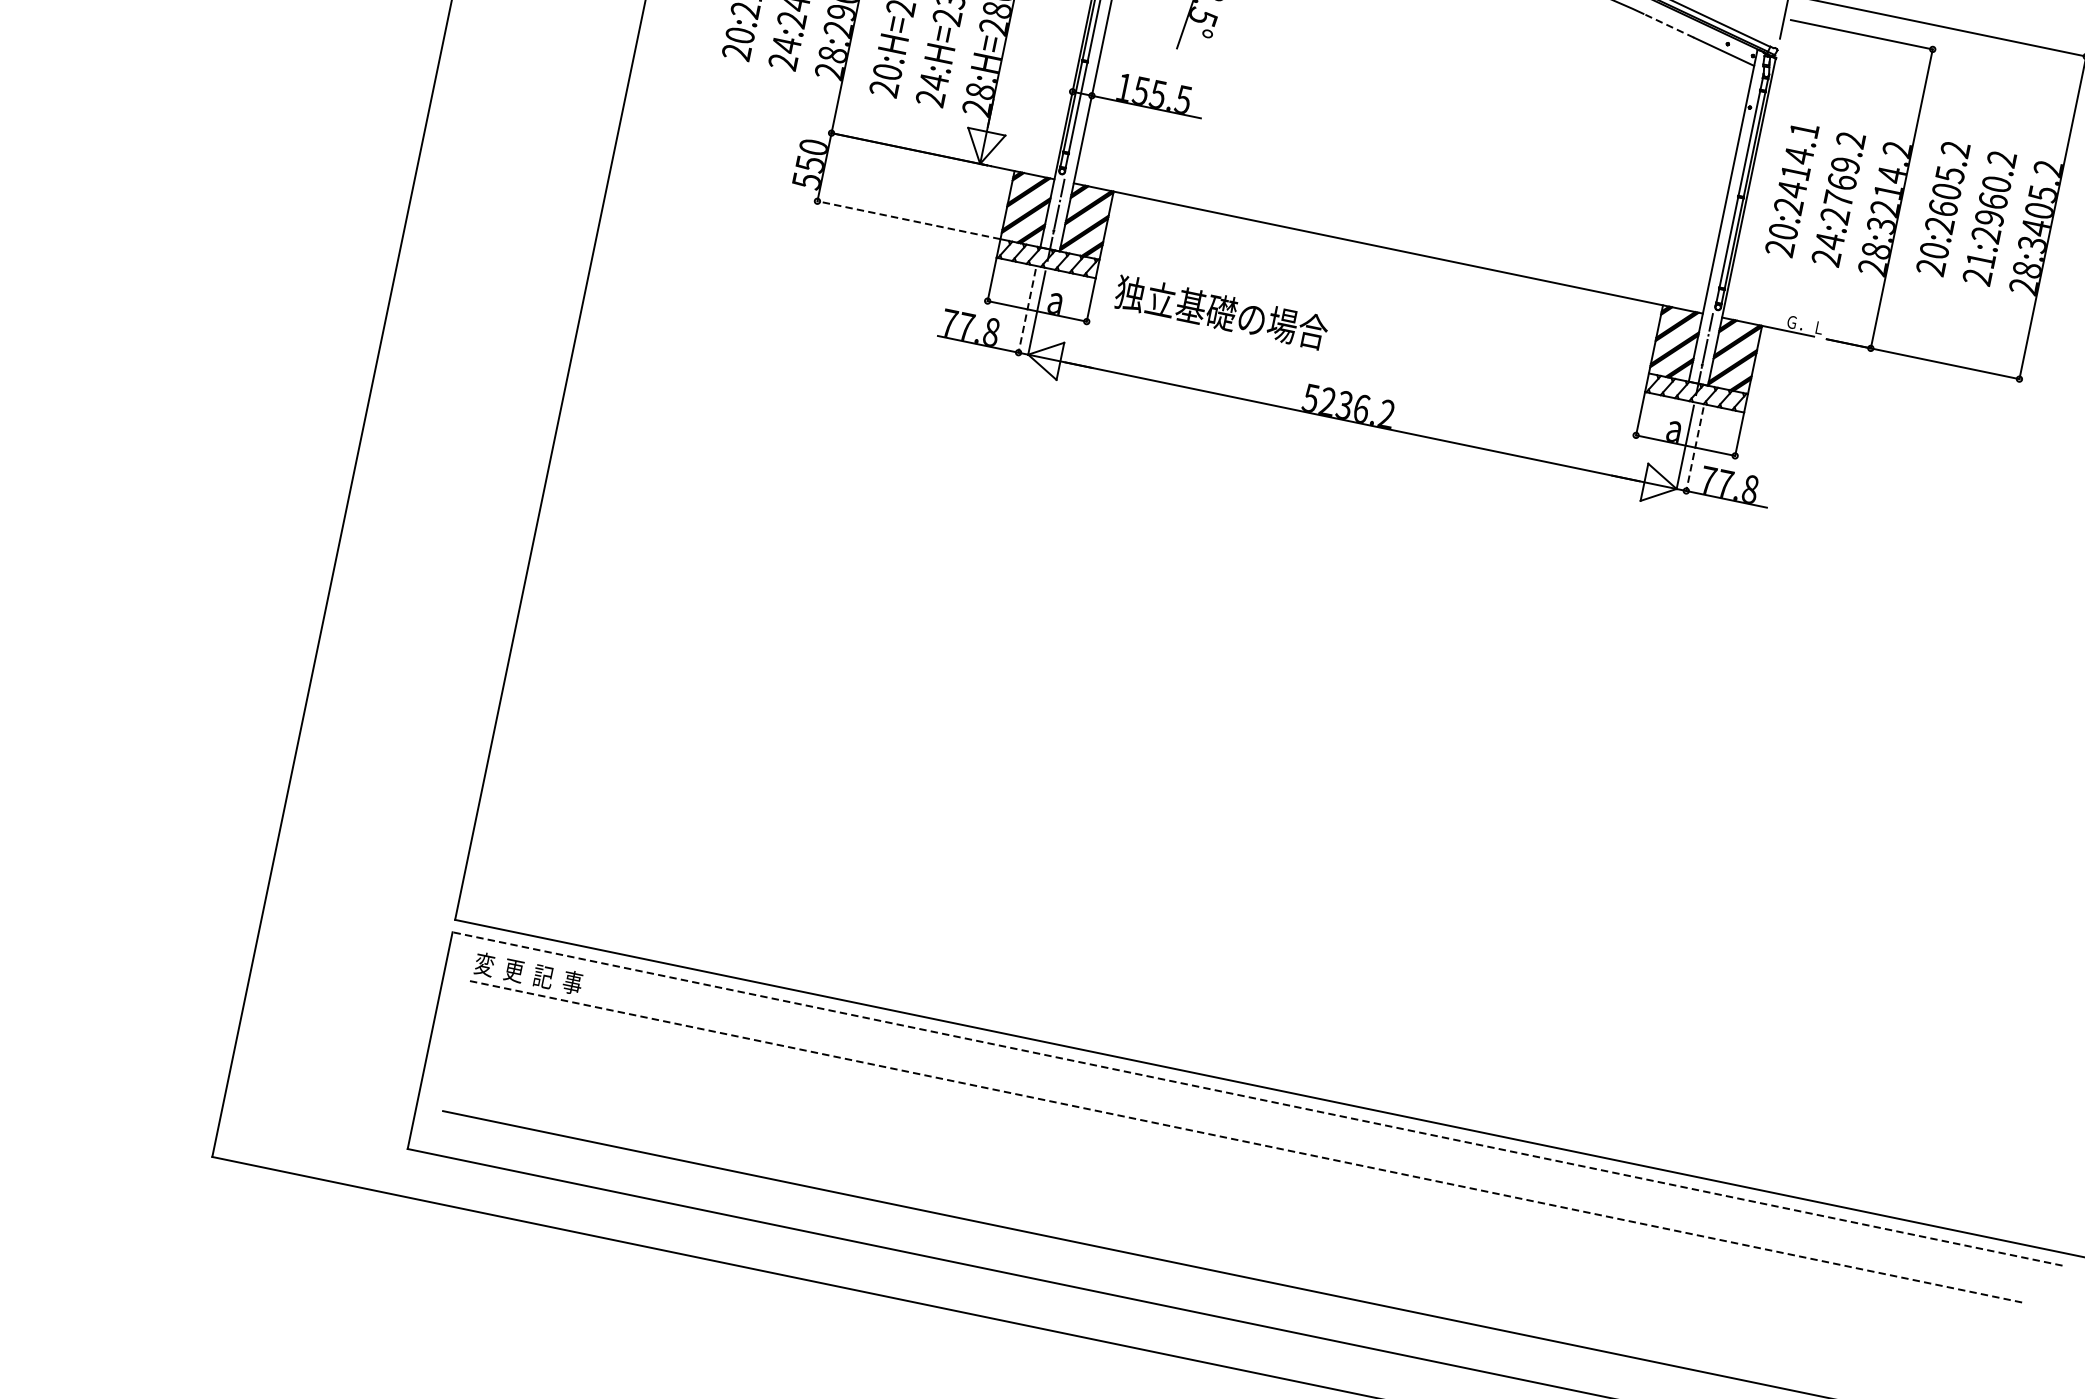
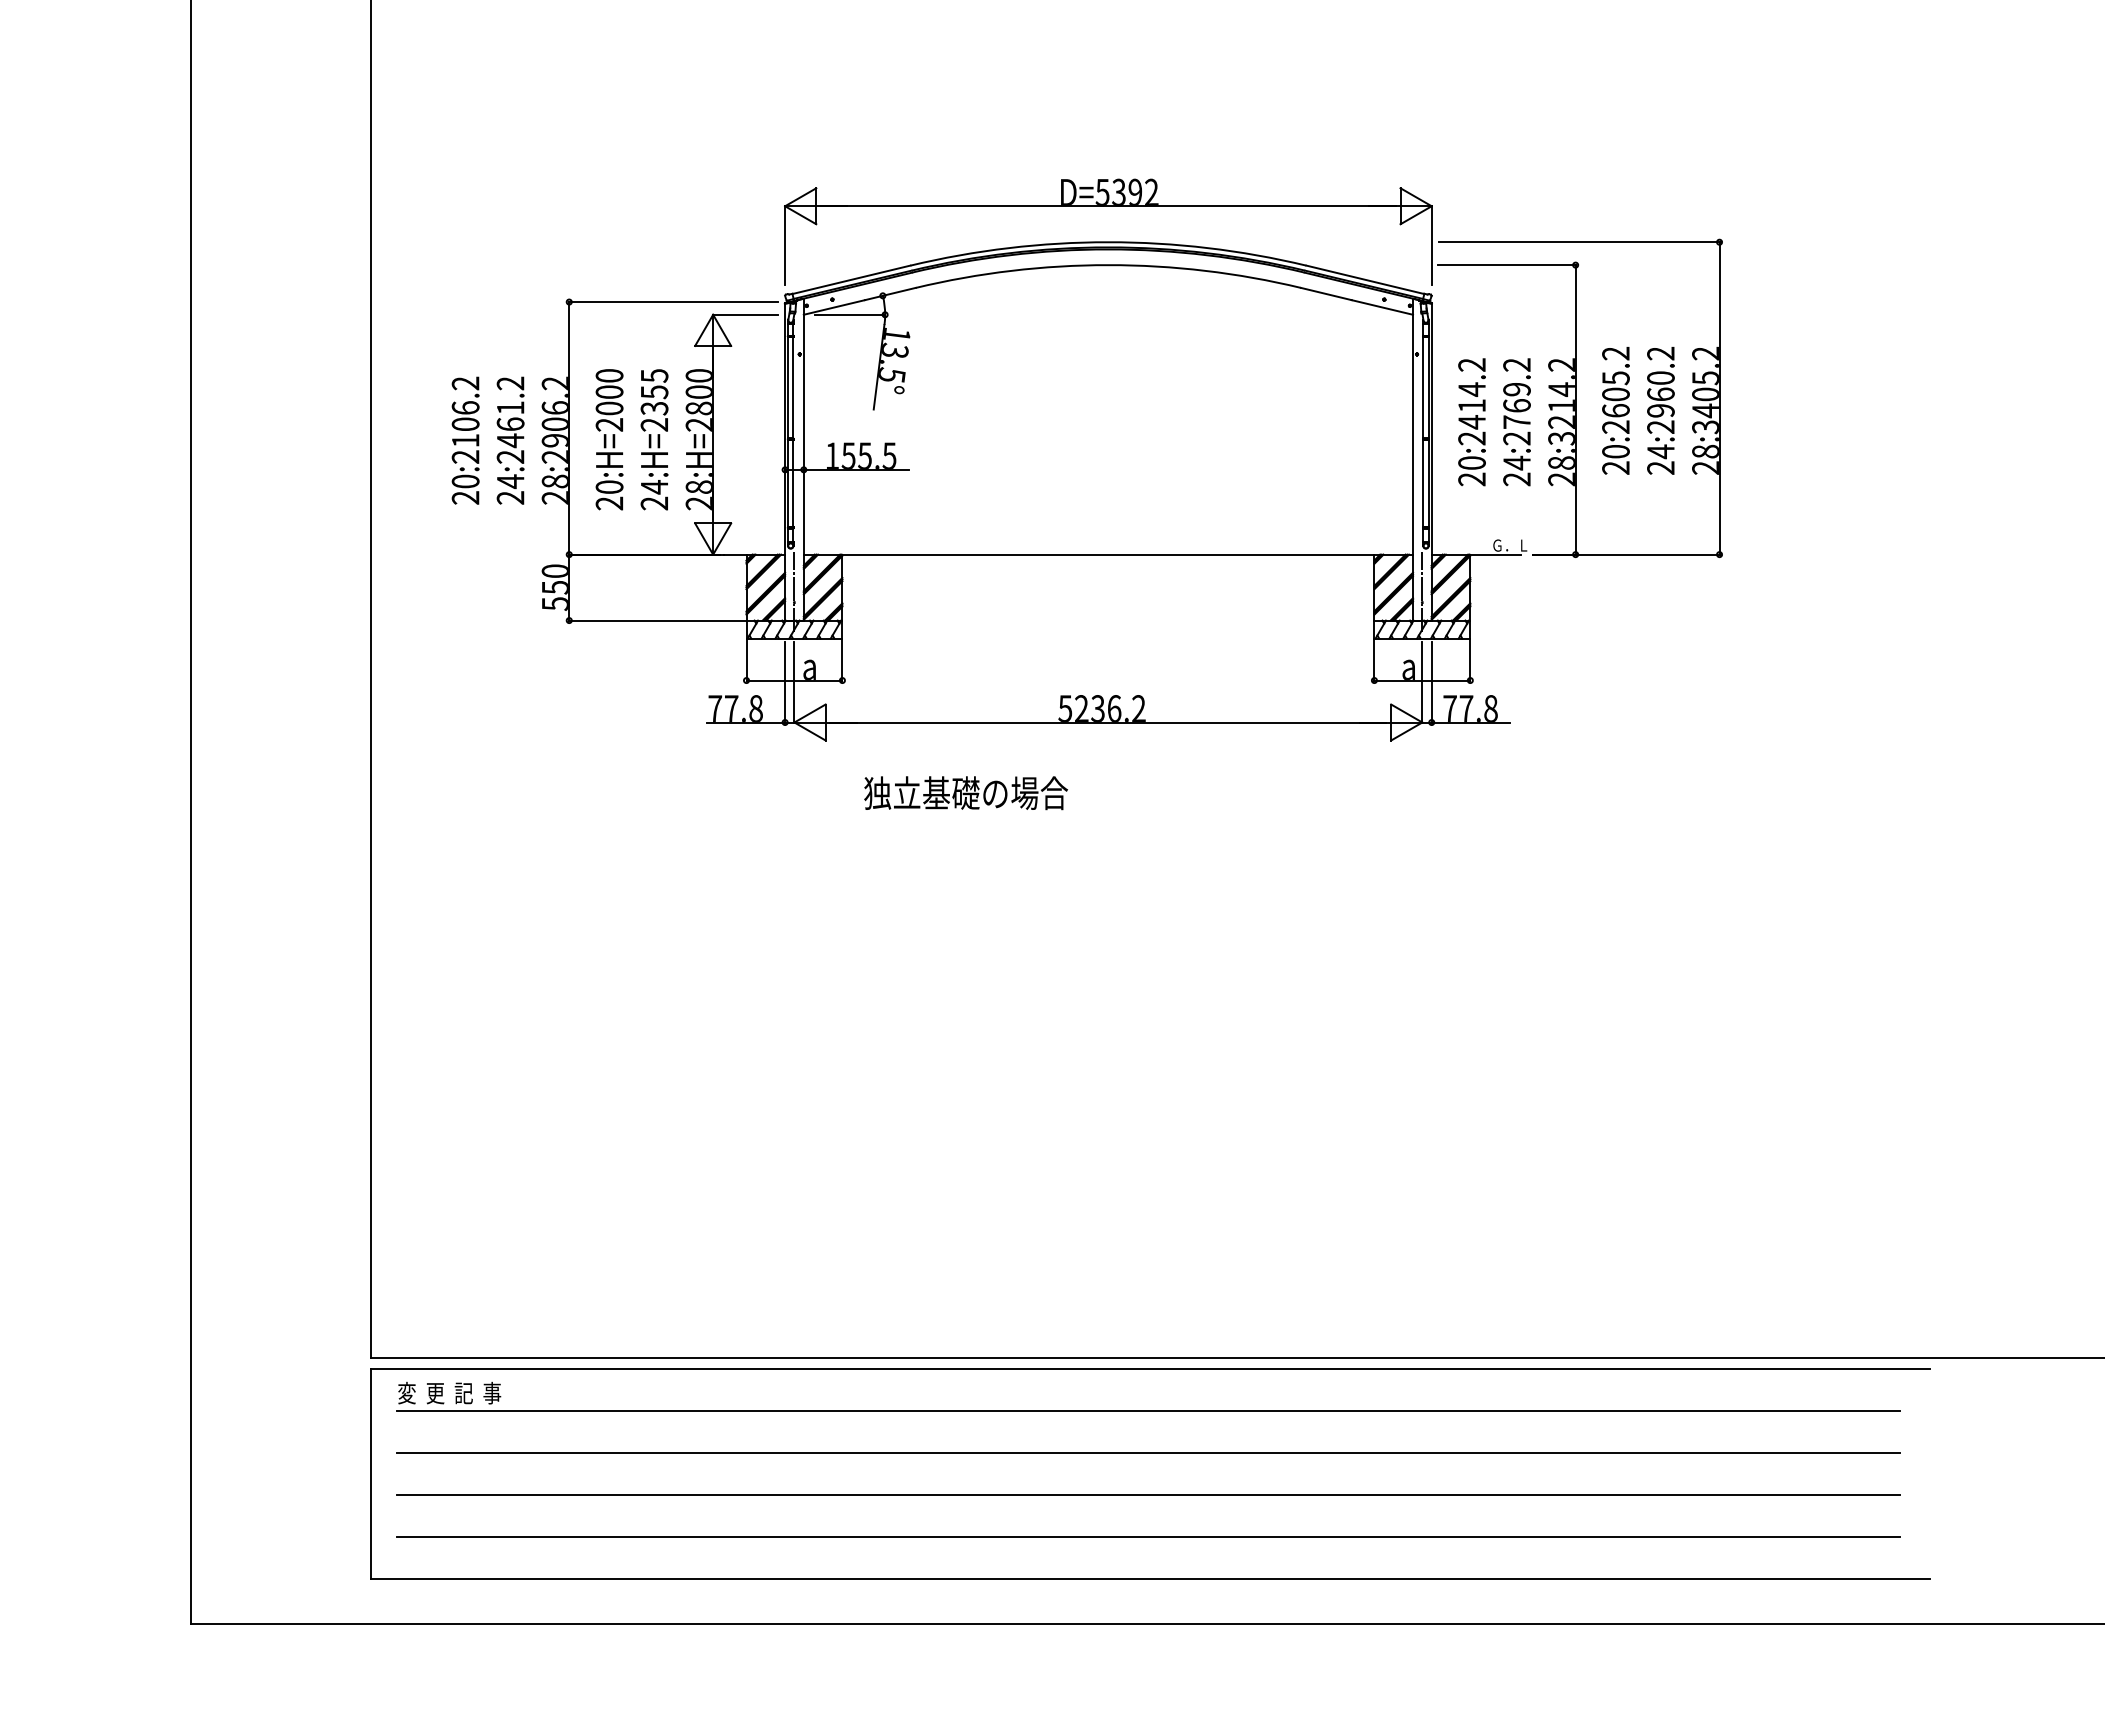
line: (1668, 25) -> (1325, 293), dashed -> solid
text: (1803, 129) -> (1471, 364), 20:2414.1 -> 20:2414.2
line: (908, 220) -> (657, 620), dashed -> solid
text: (1980, 260) -> (1660, 451), 21:2960.2 -> 24:2960.2
line: (1027, 311) -> (785, 682), dashed -> solid
text: (1221, 312) -> (965, 793), moved
line: (1694, 449) -> (1431, 682), dashed -> solid
line: (1257, 1098) -> (1150, 1369), dashed -> solid
line: (1246, 1141) -> (1148, 1411), dashed -> solid
line: (1237, 1185) -> (1148, 1453), added
line: (1228, 1228) -> (1148, 1495), added

